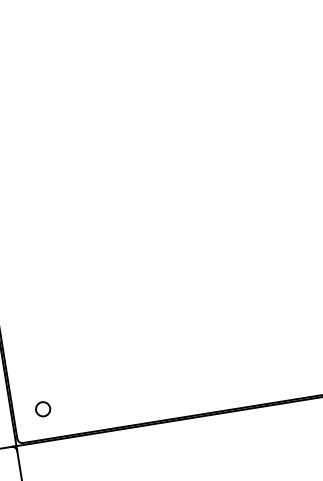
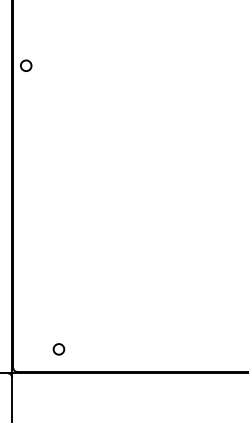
circle: (42, 409) -> (58, 349), moved

